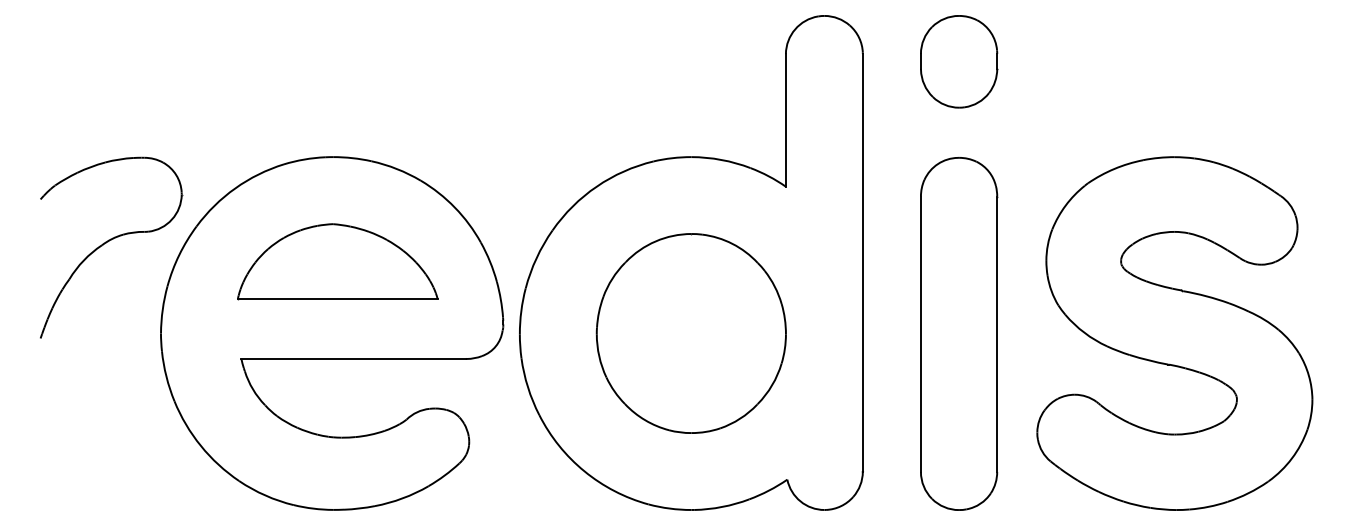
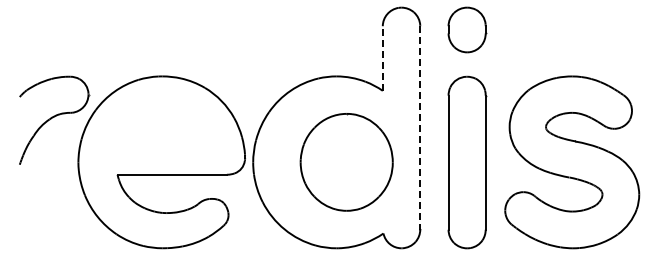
line: (785, 120) -> (382, 58), solid -> dashed
part: (337, 261) -> (164, 127), removed
line: (863, 261) -> (420, 127), solid -> dashed
part: (690, 333) -> (346, 162), moved

